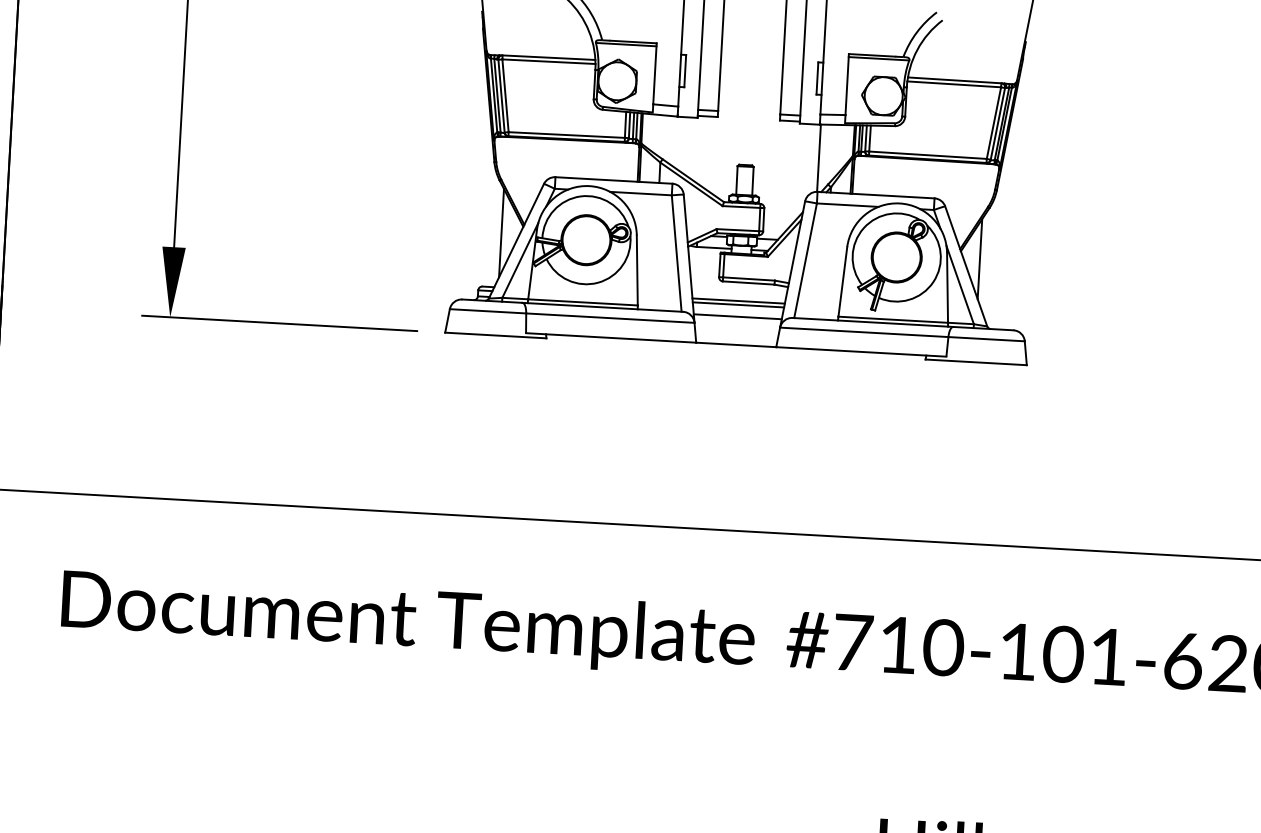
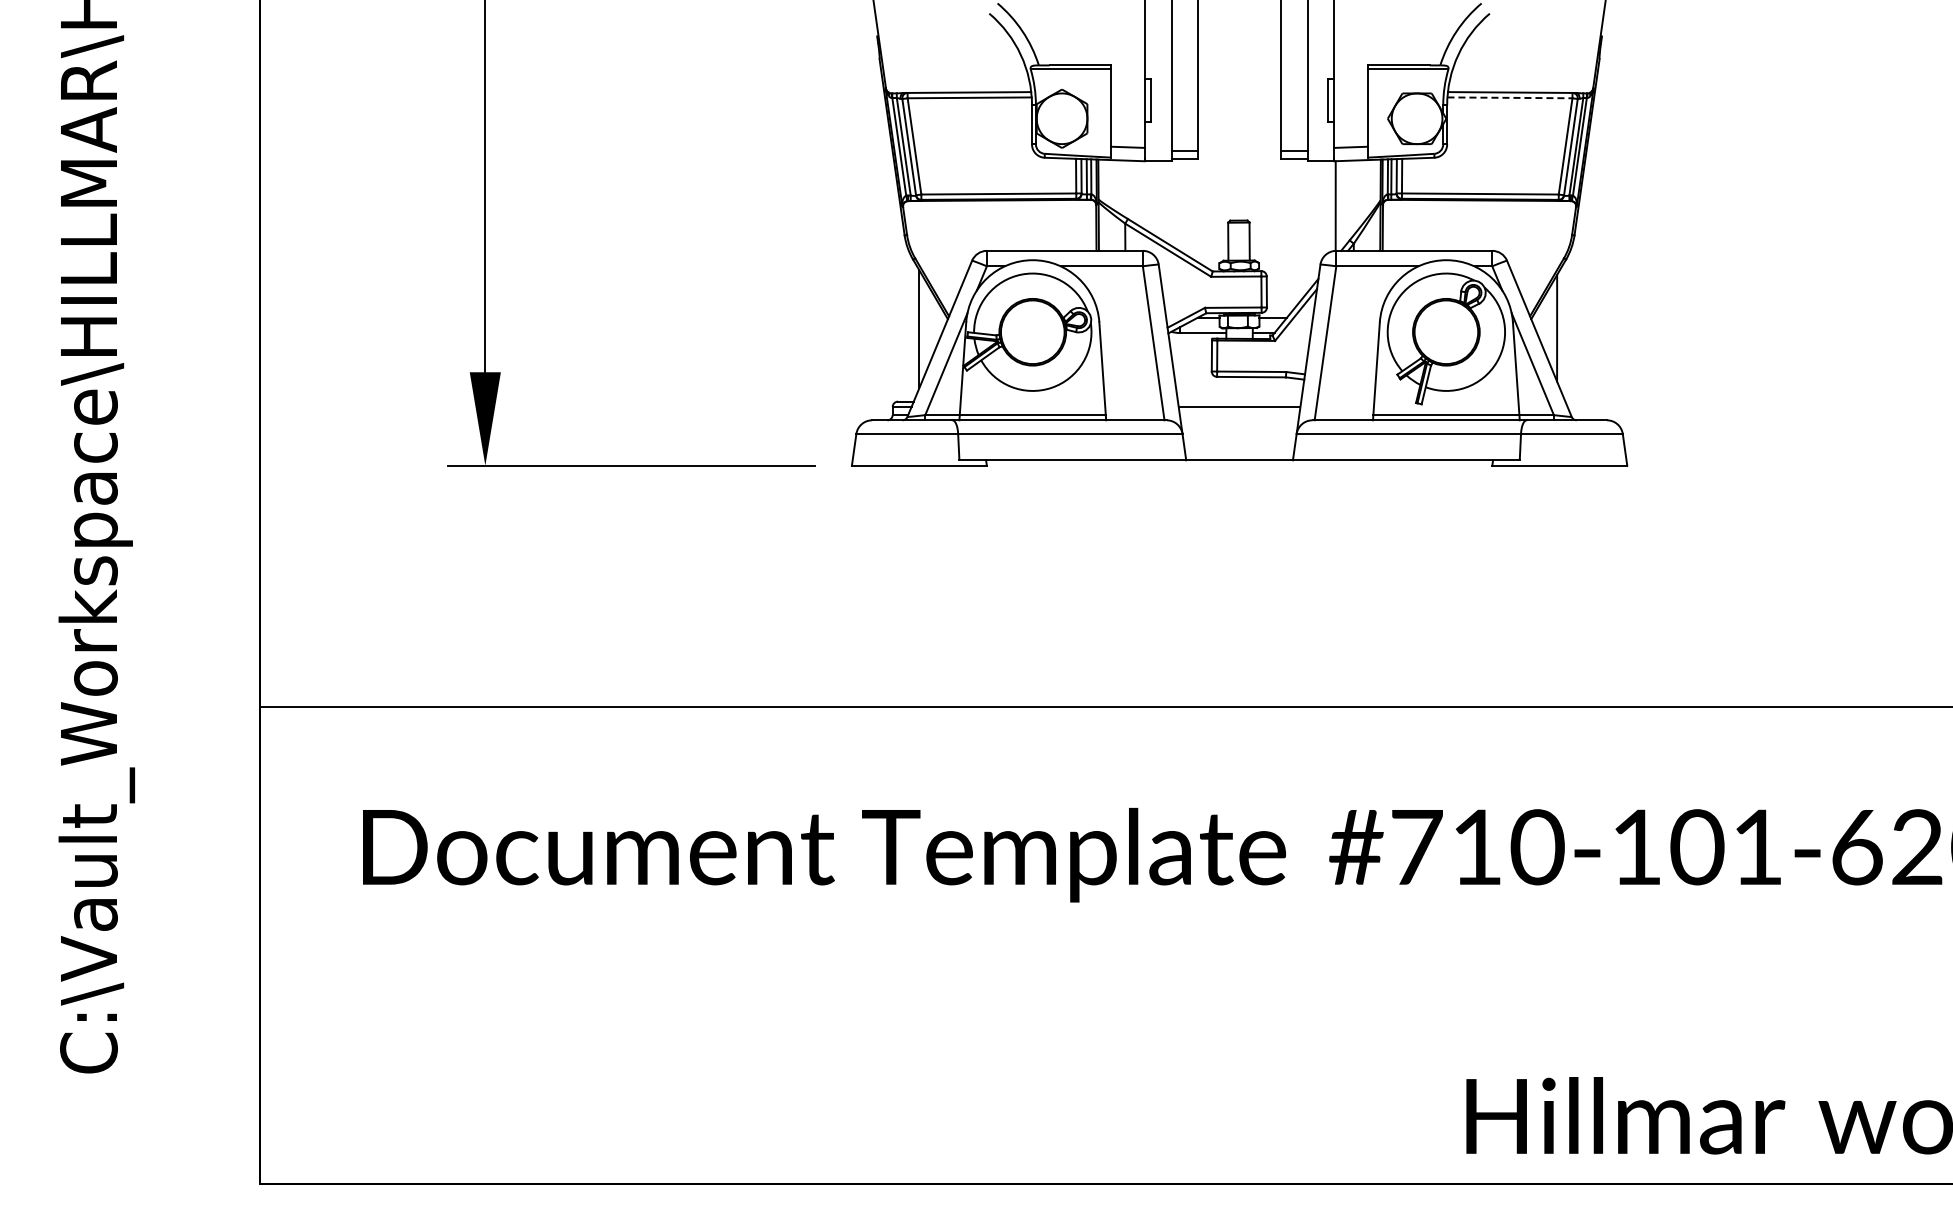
line: (953, 84) -> (1509, 97), solid -> dashed
line: (738, 300) -> (1239, 401), removed
line: (737, 316) -> (1239, 422), removed

